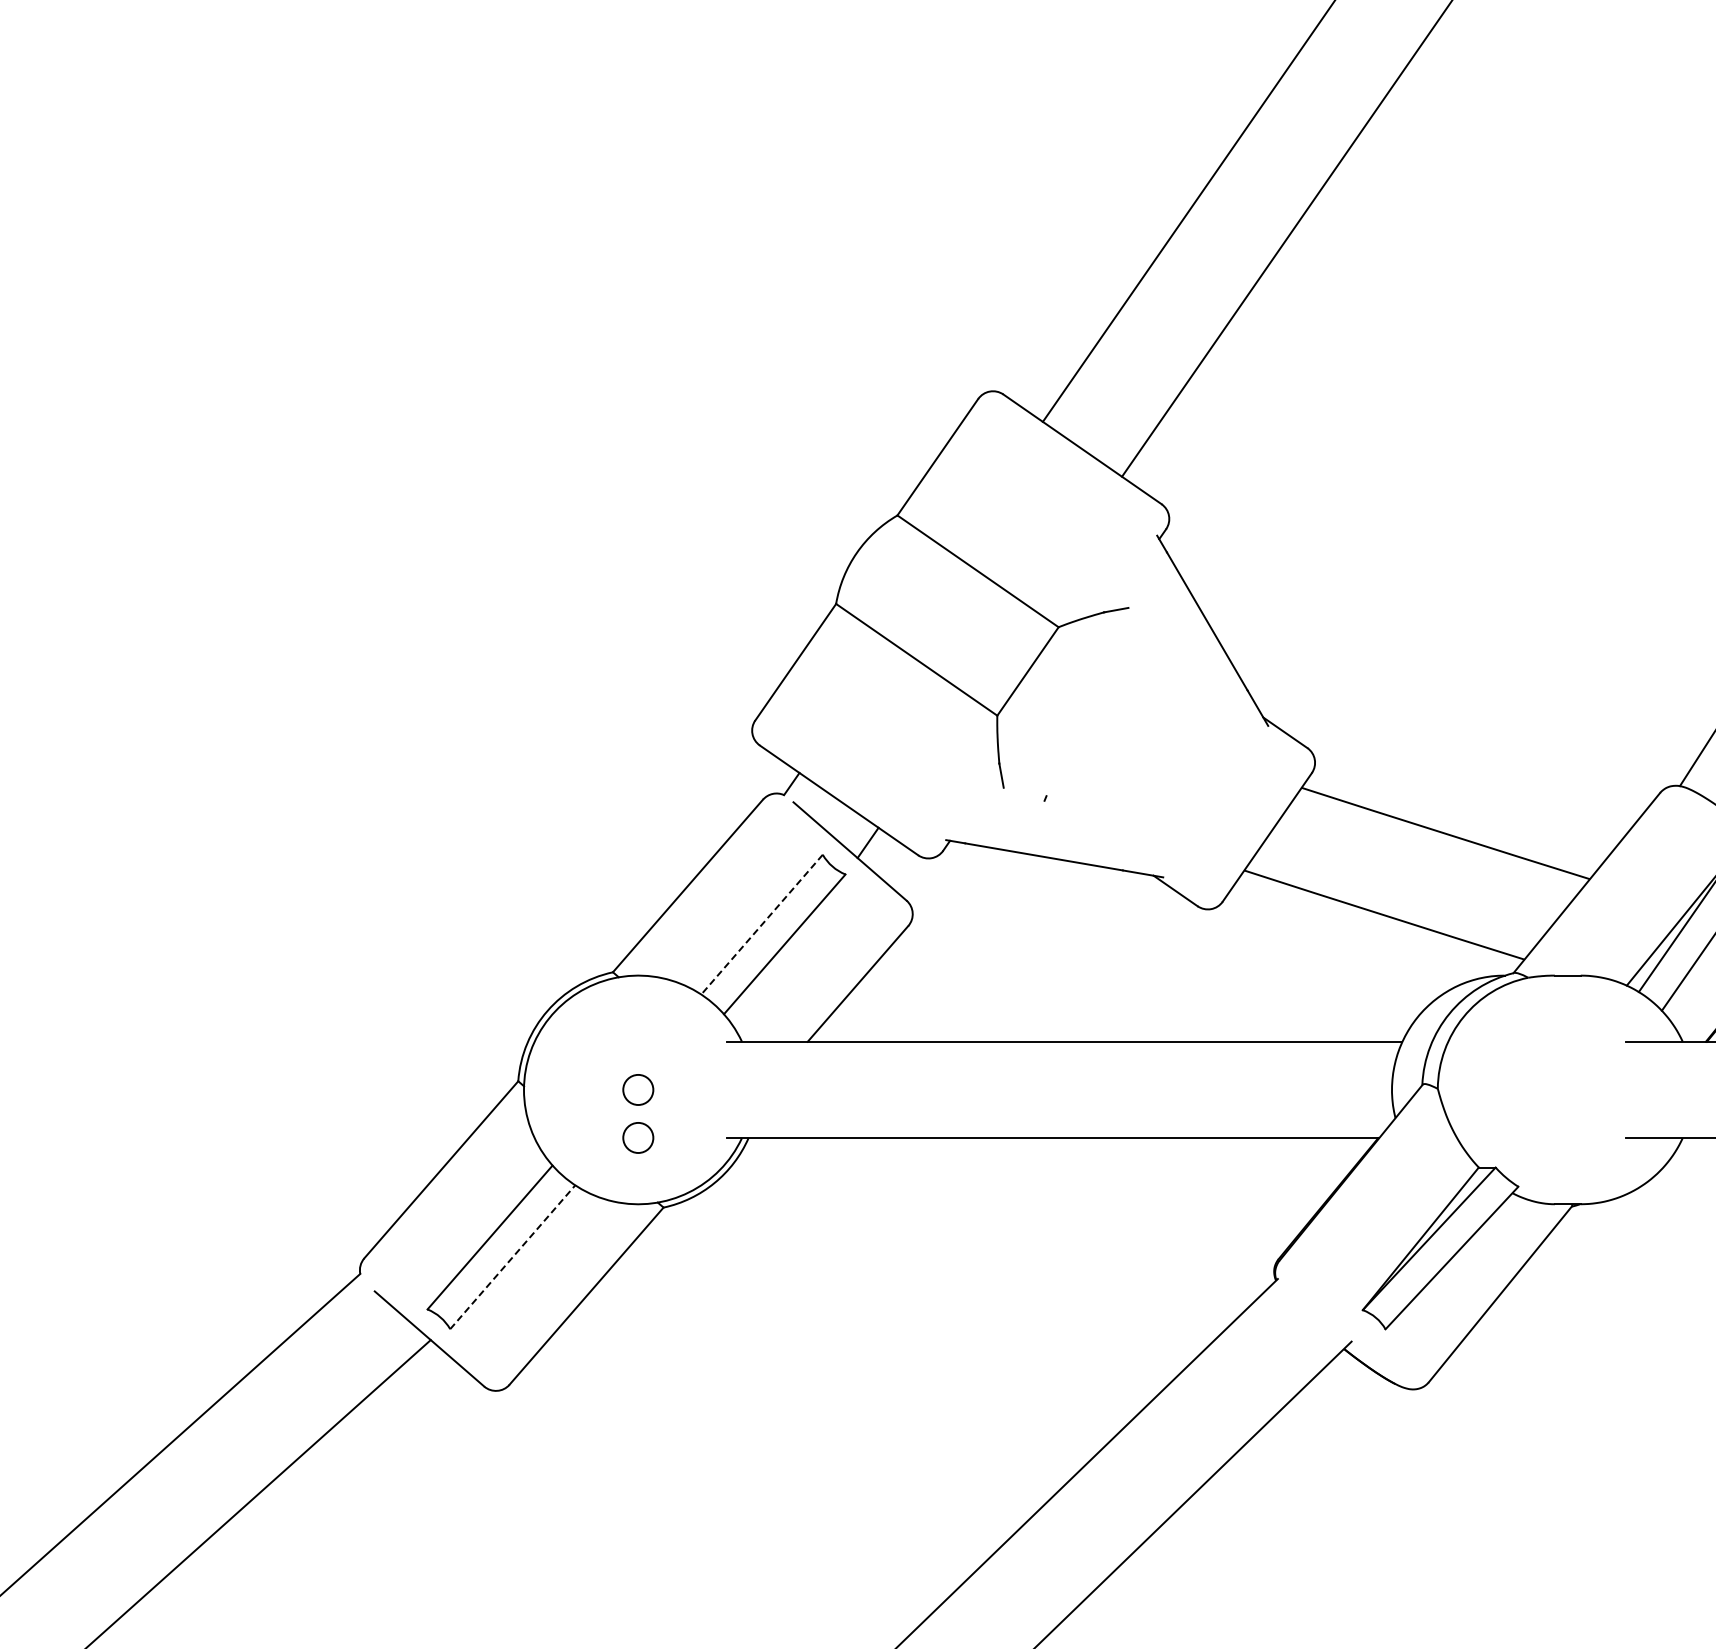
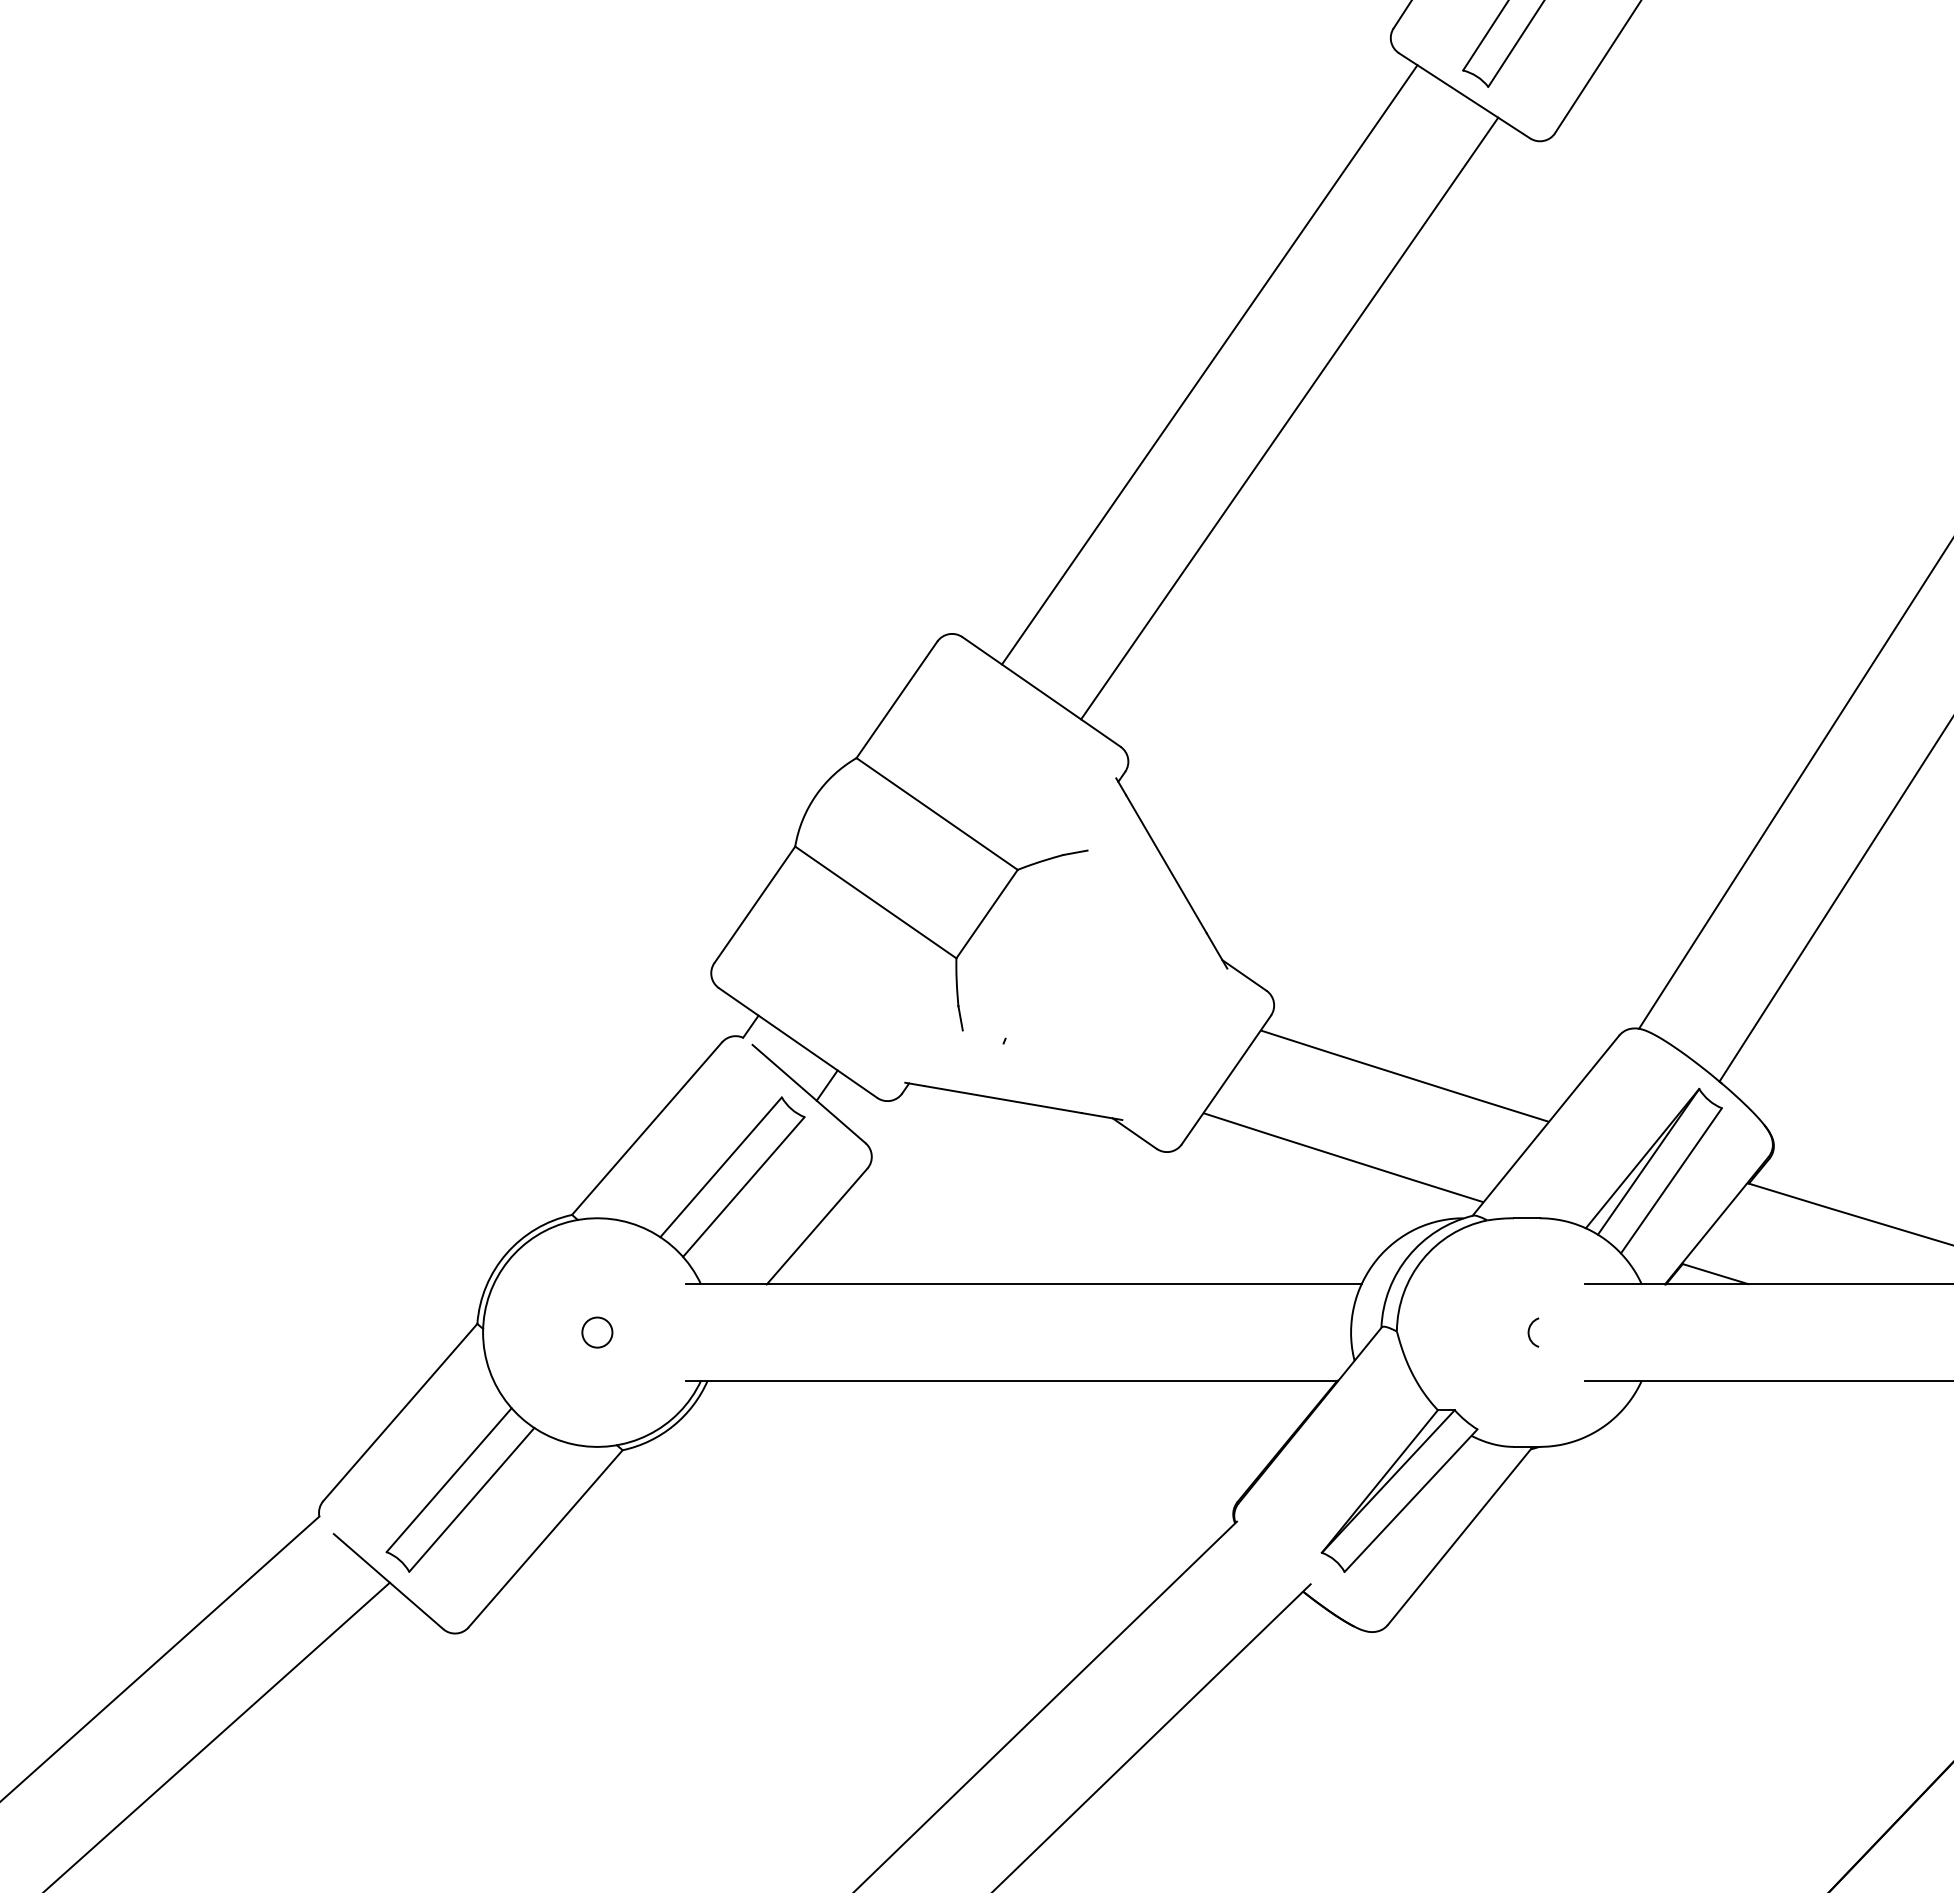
line: (762, 924) -> (721, 1167), dashed -> solid
curve: (1570, 1089) -> (1529, 1332), added
circle: (638, 1137) -> (597, 1380), removed
line: (513, 1256) -> (472, 1499), dashed -> solid

